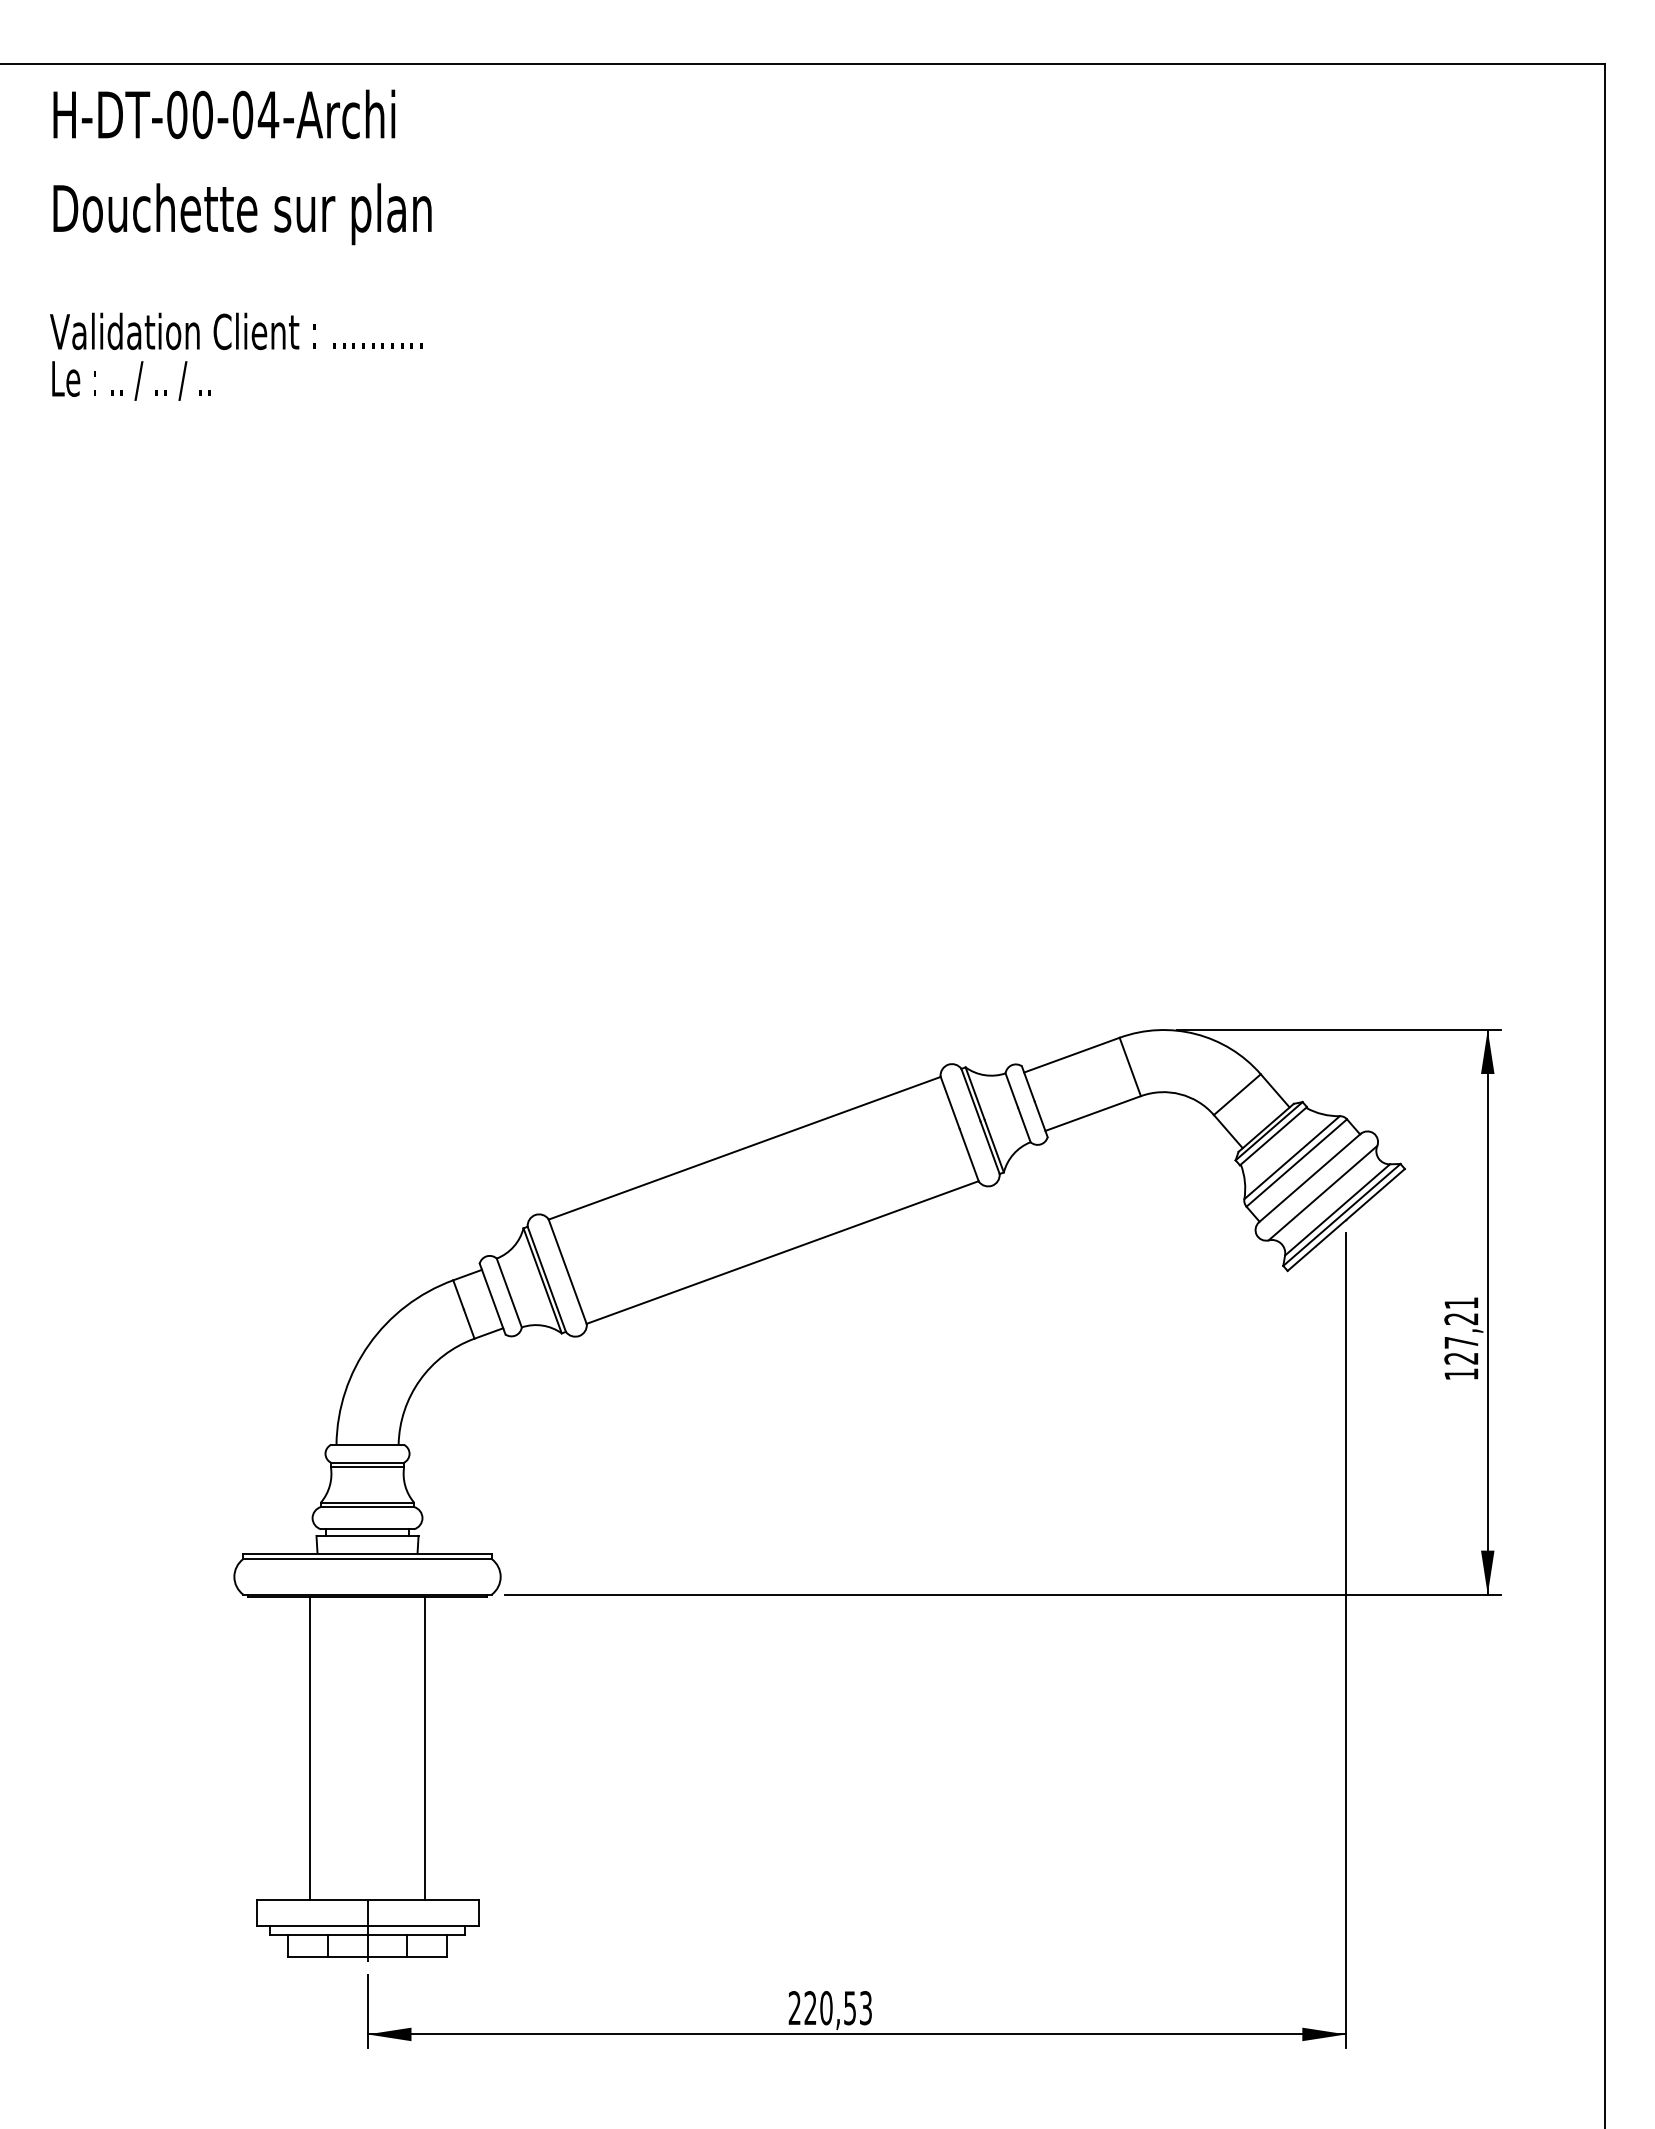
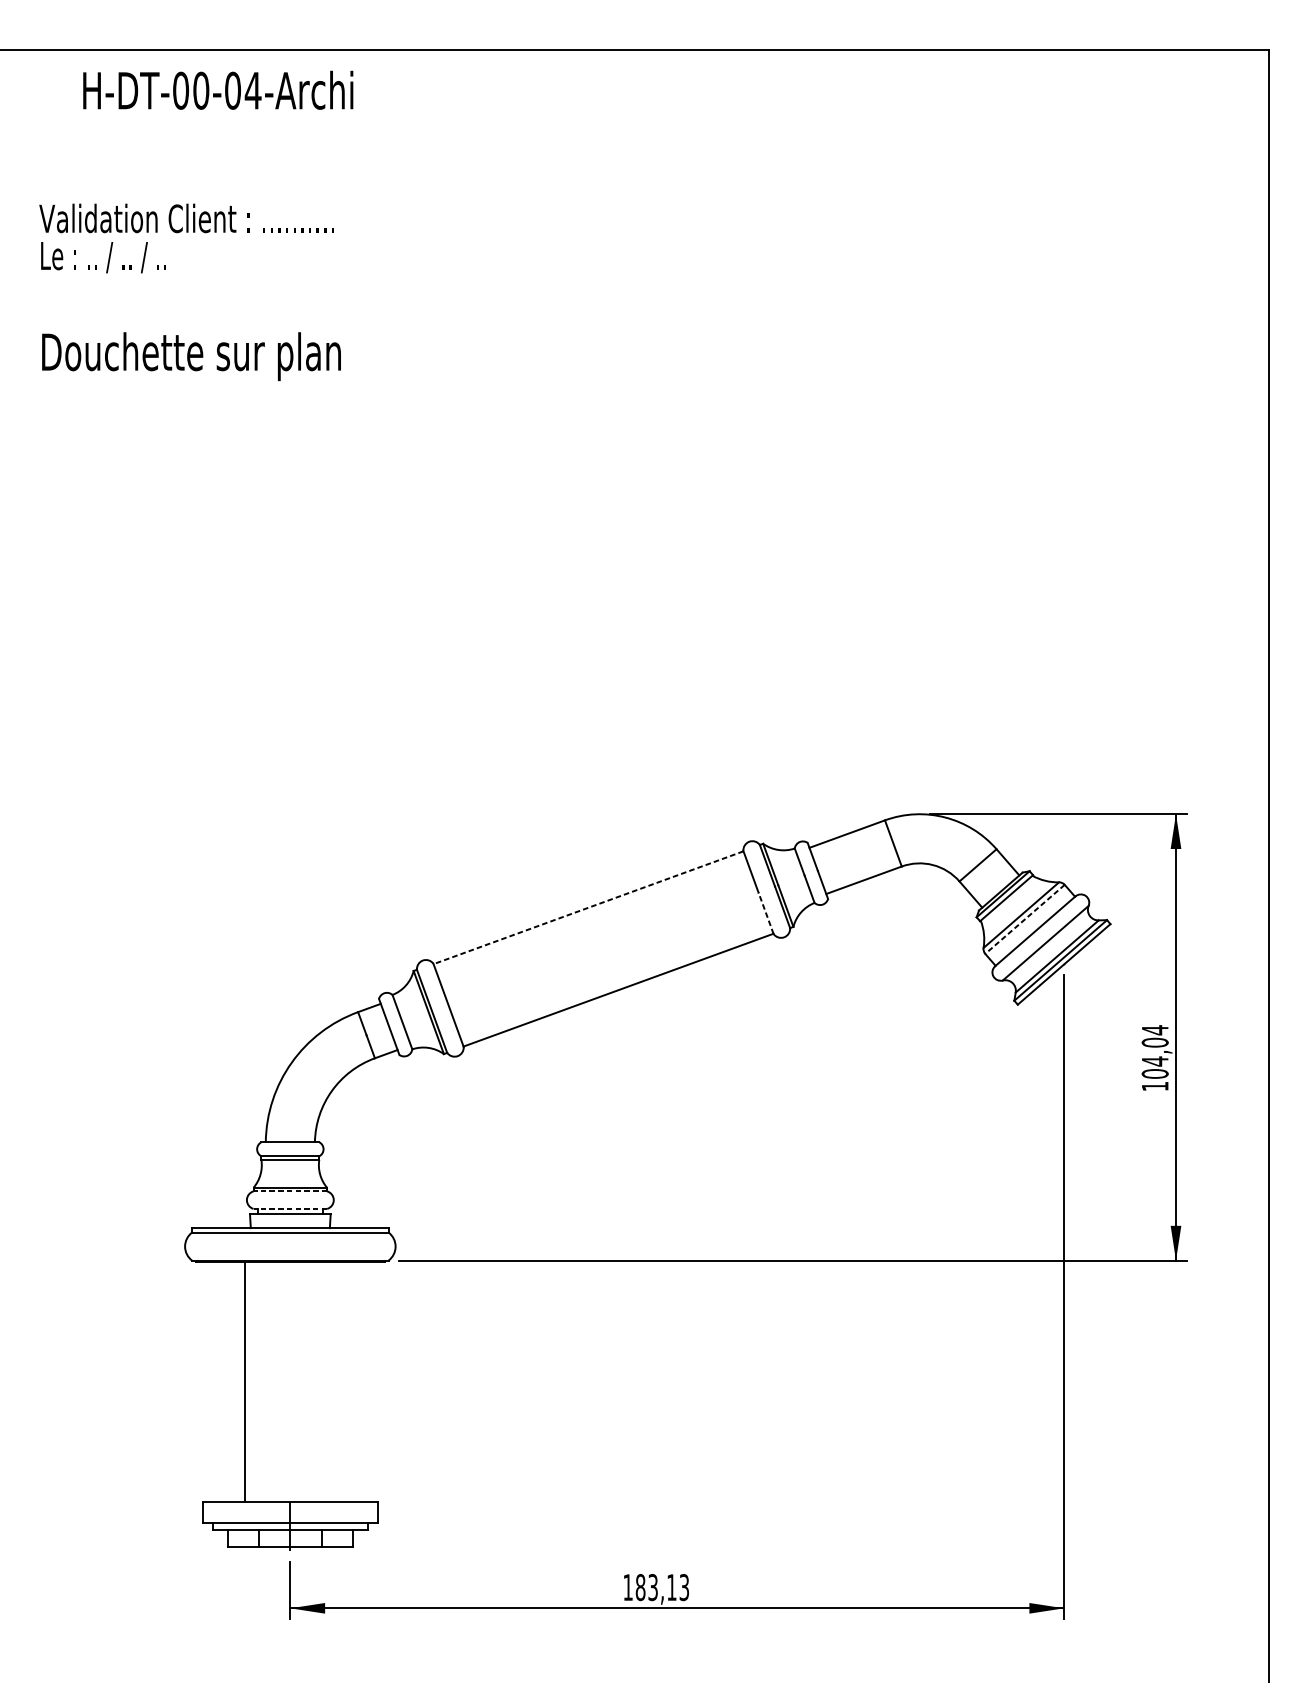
text: (224, 114) -> (218, 90), moved
text: (242, 214) -> (191, 356), moved
text: (236, 356) -> (186, 238), moved
line: (744, 1148) -> (588, 907), solid -> dashed
line: (969, 1155) -> (766, 913), solid -> dashed
line: (1296, 1163) -> (1024, 919), solid -> dashed
text: (1461, 1330) -> (1155, 1051), 127,21 -> 104,04
line: (367, 1507) -> (290, 1191), solid -> dashed
line: (367, 1529) -> (290, 1209), solid -> dashed
line: (424, 1747) -> (335, 1381), removed
text: (821, 2008) -> (649, 1587), 220,53 -> 183,13

